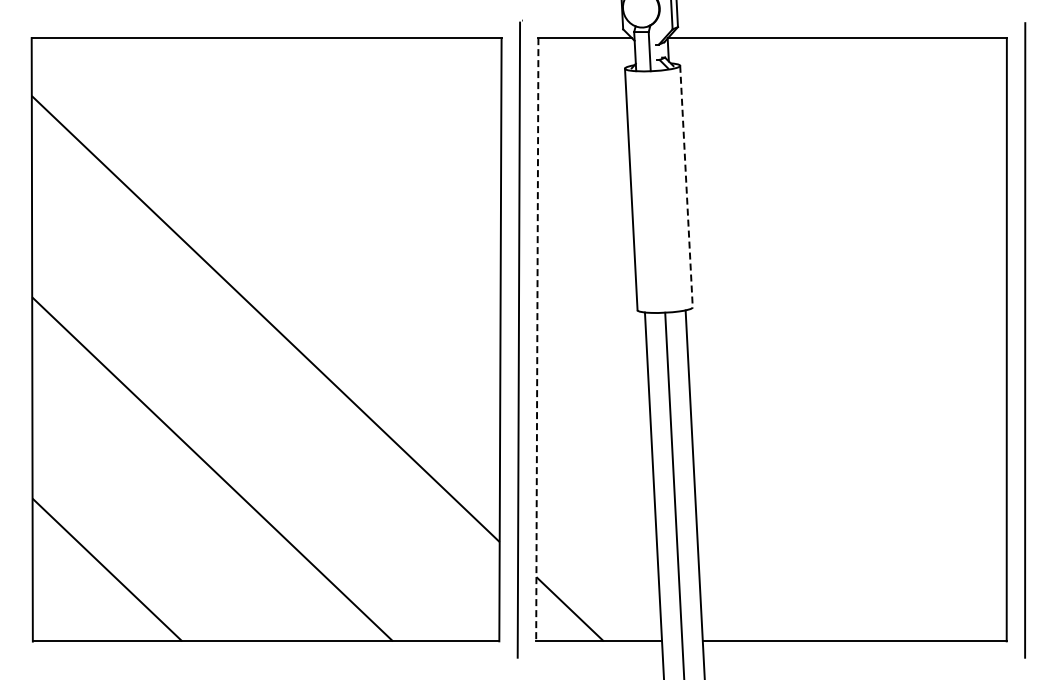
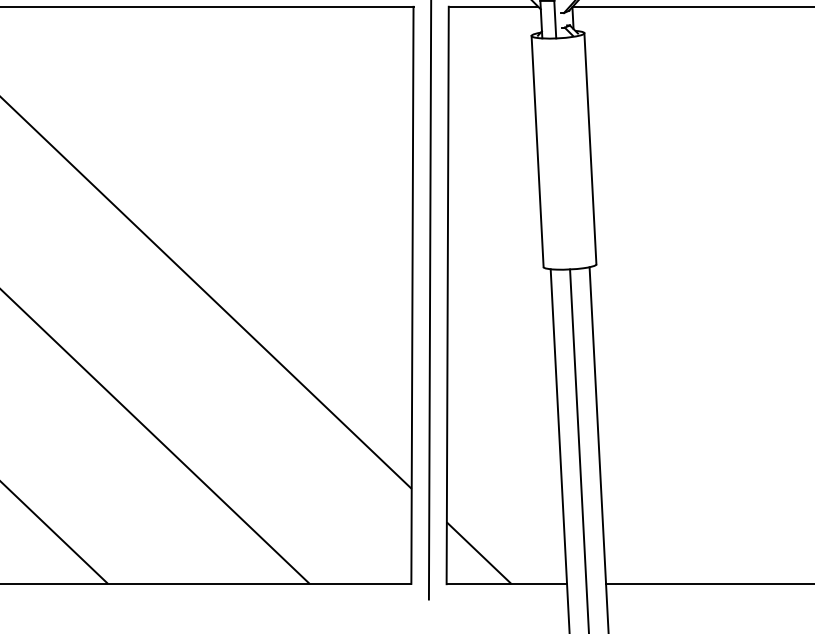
line: (686, 186) -> (590, 148), dashed -> solid
line: (537, 339) -> (447, 295), dashed -> solid

